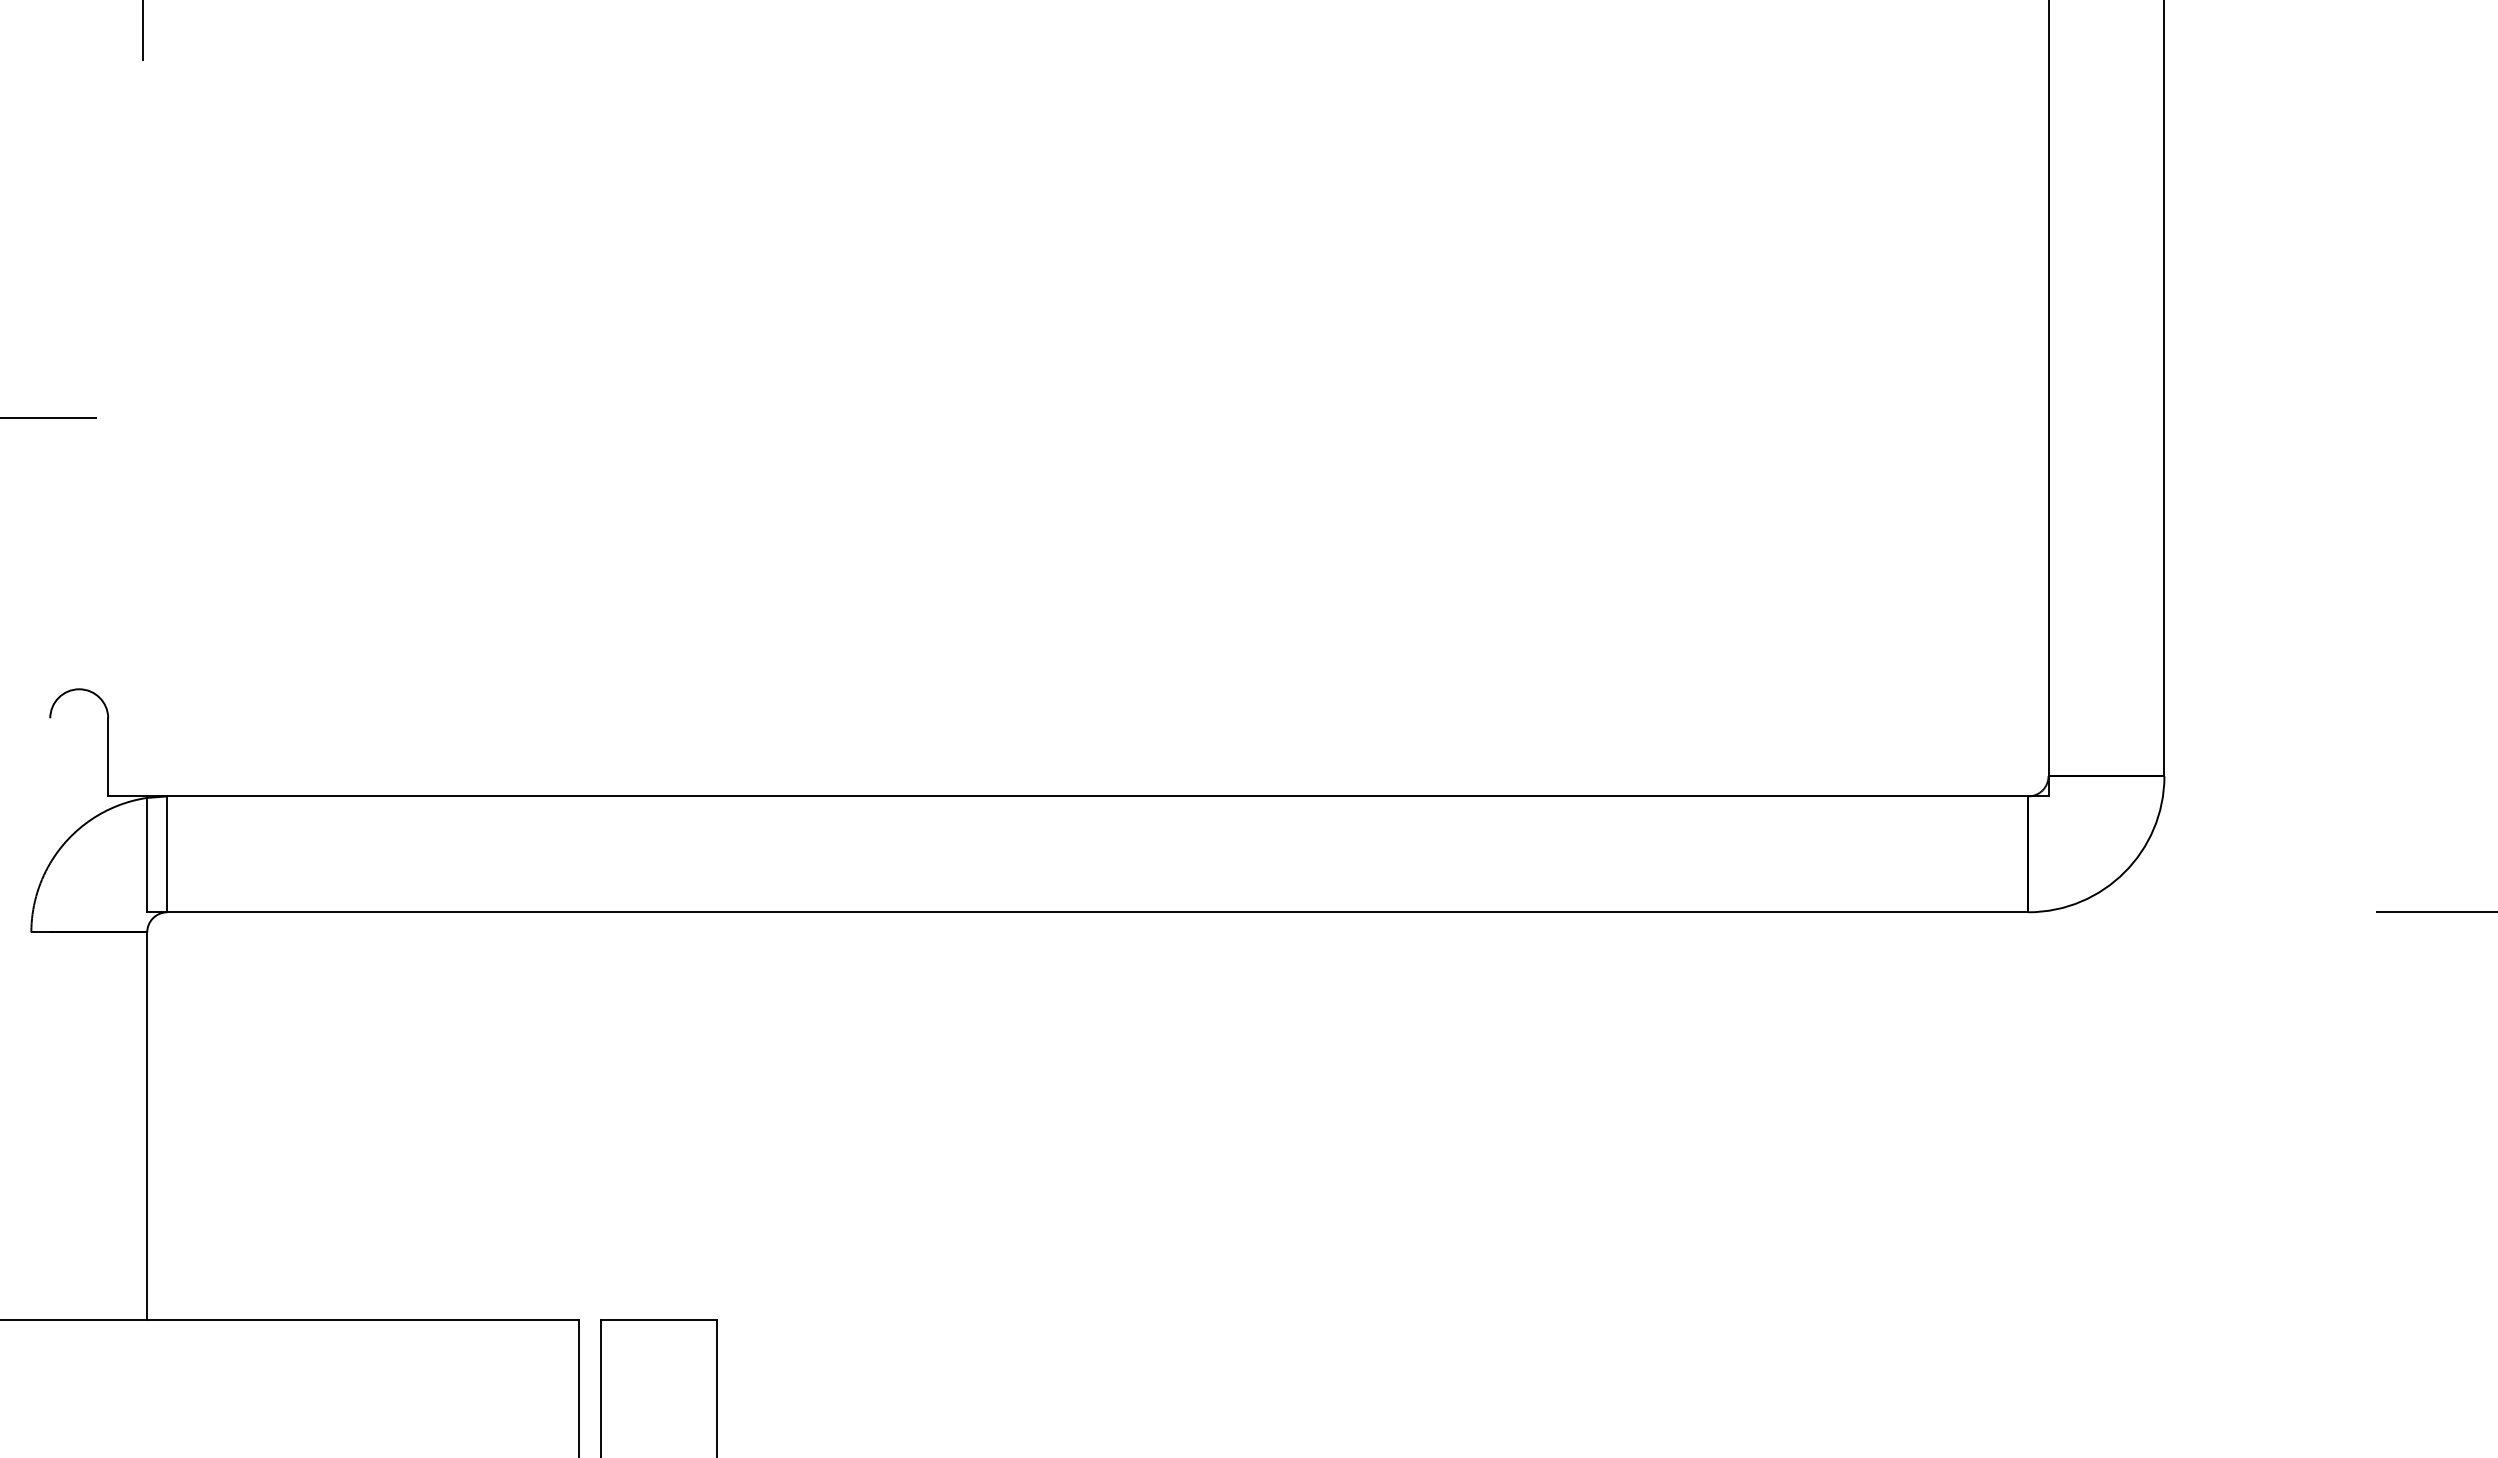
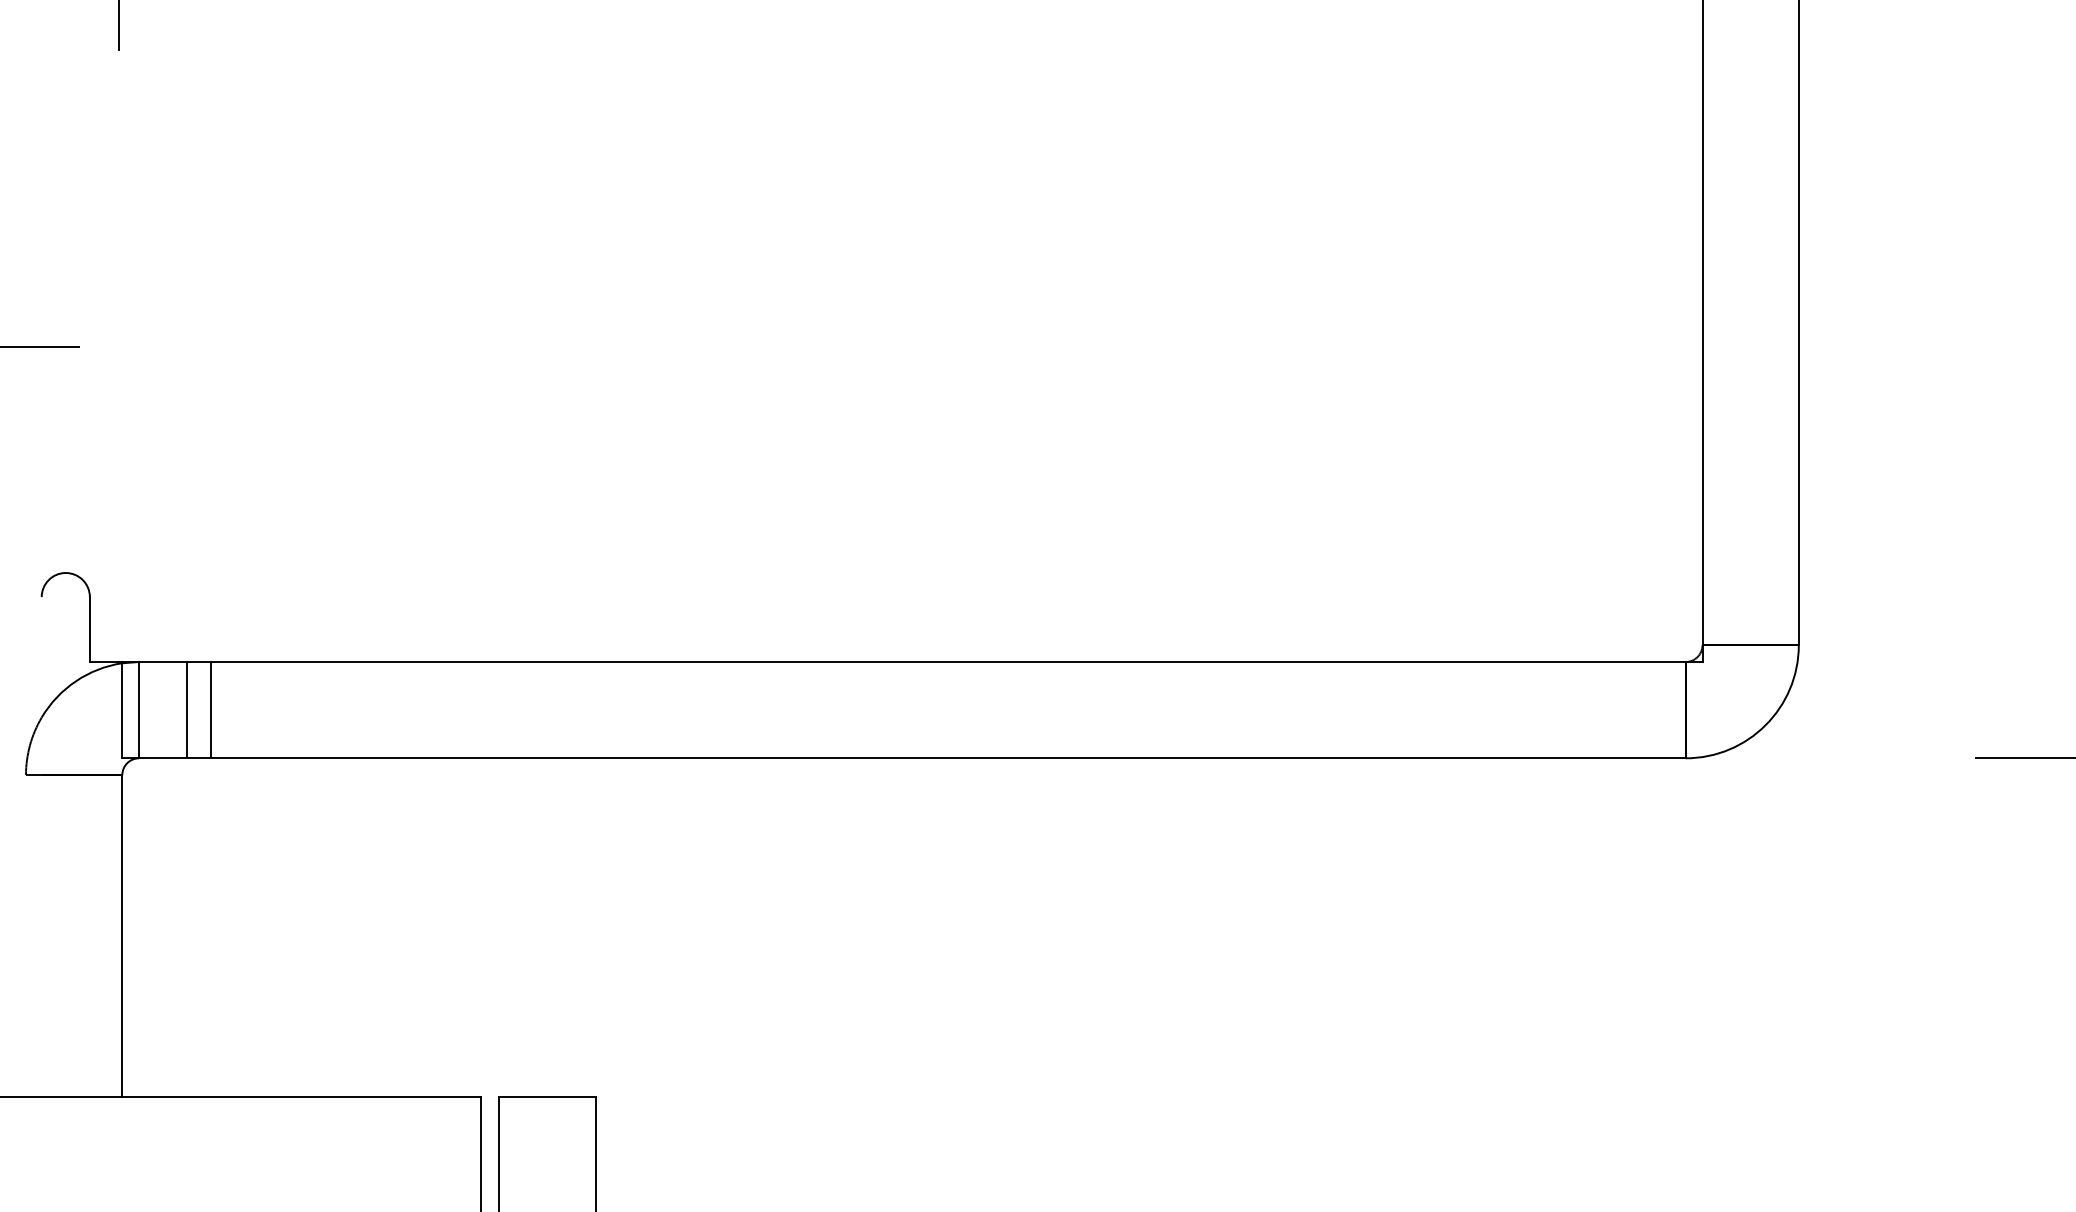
line: (225, 854) -> (187, 710), added
line: (254, 854) -> (211, 710), added

